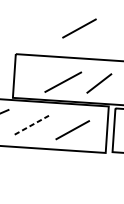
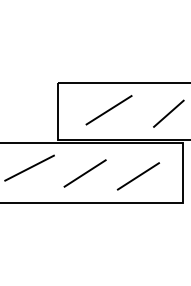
line: (78, 28) -> (137, 44), removed
line: (62, 82) -> (108, 110), moved
line: (32, 125) -> (85, 173), dashed -> solid

